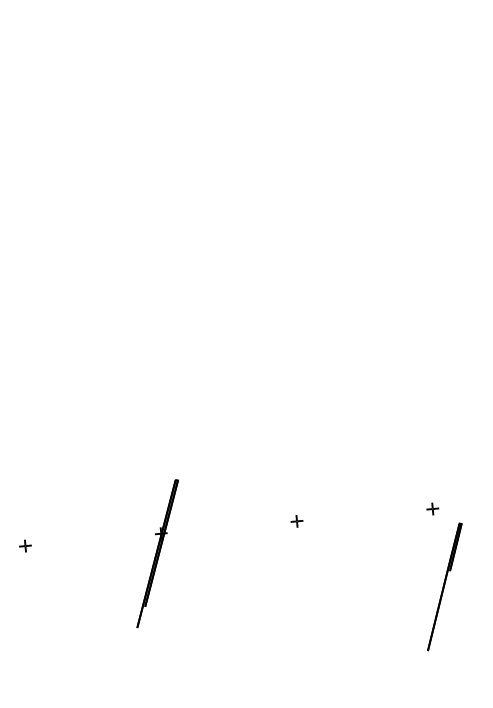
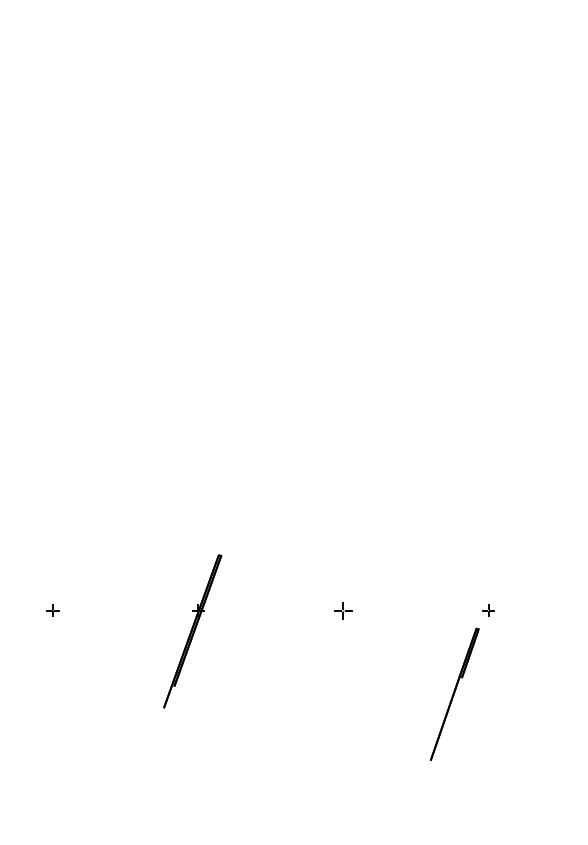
part: (297, 521) -> (343, 610), size x1.4
part: (444, 586) -> (454, 693), moved

